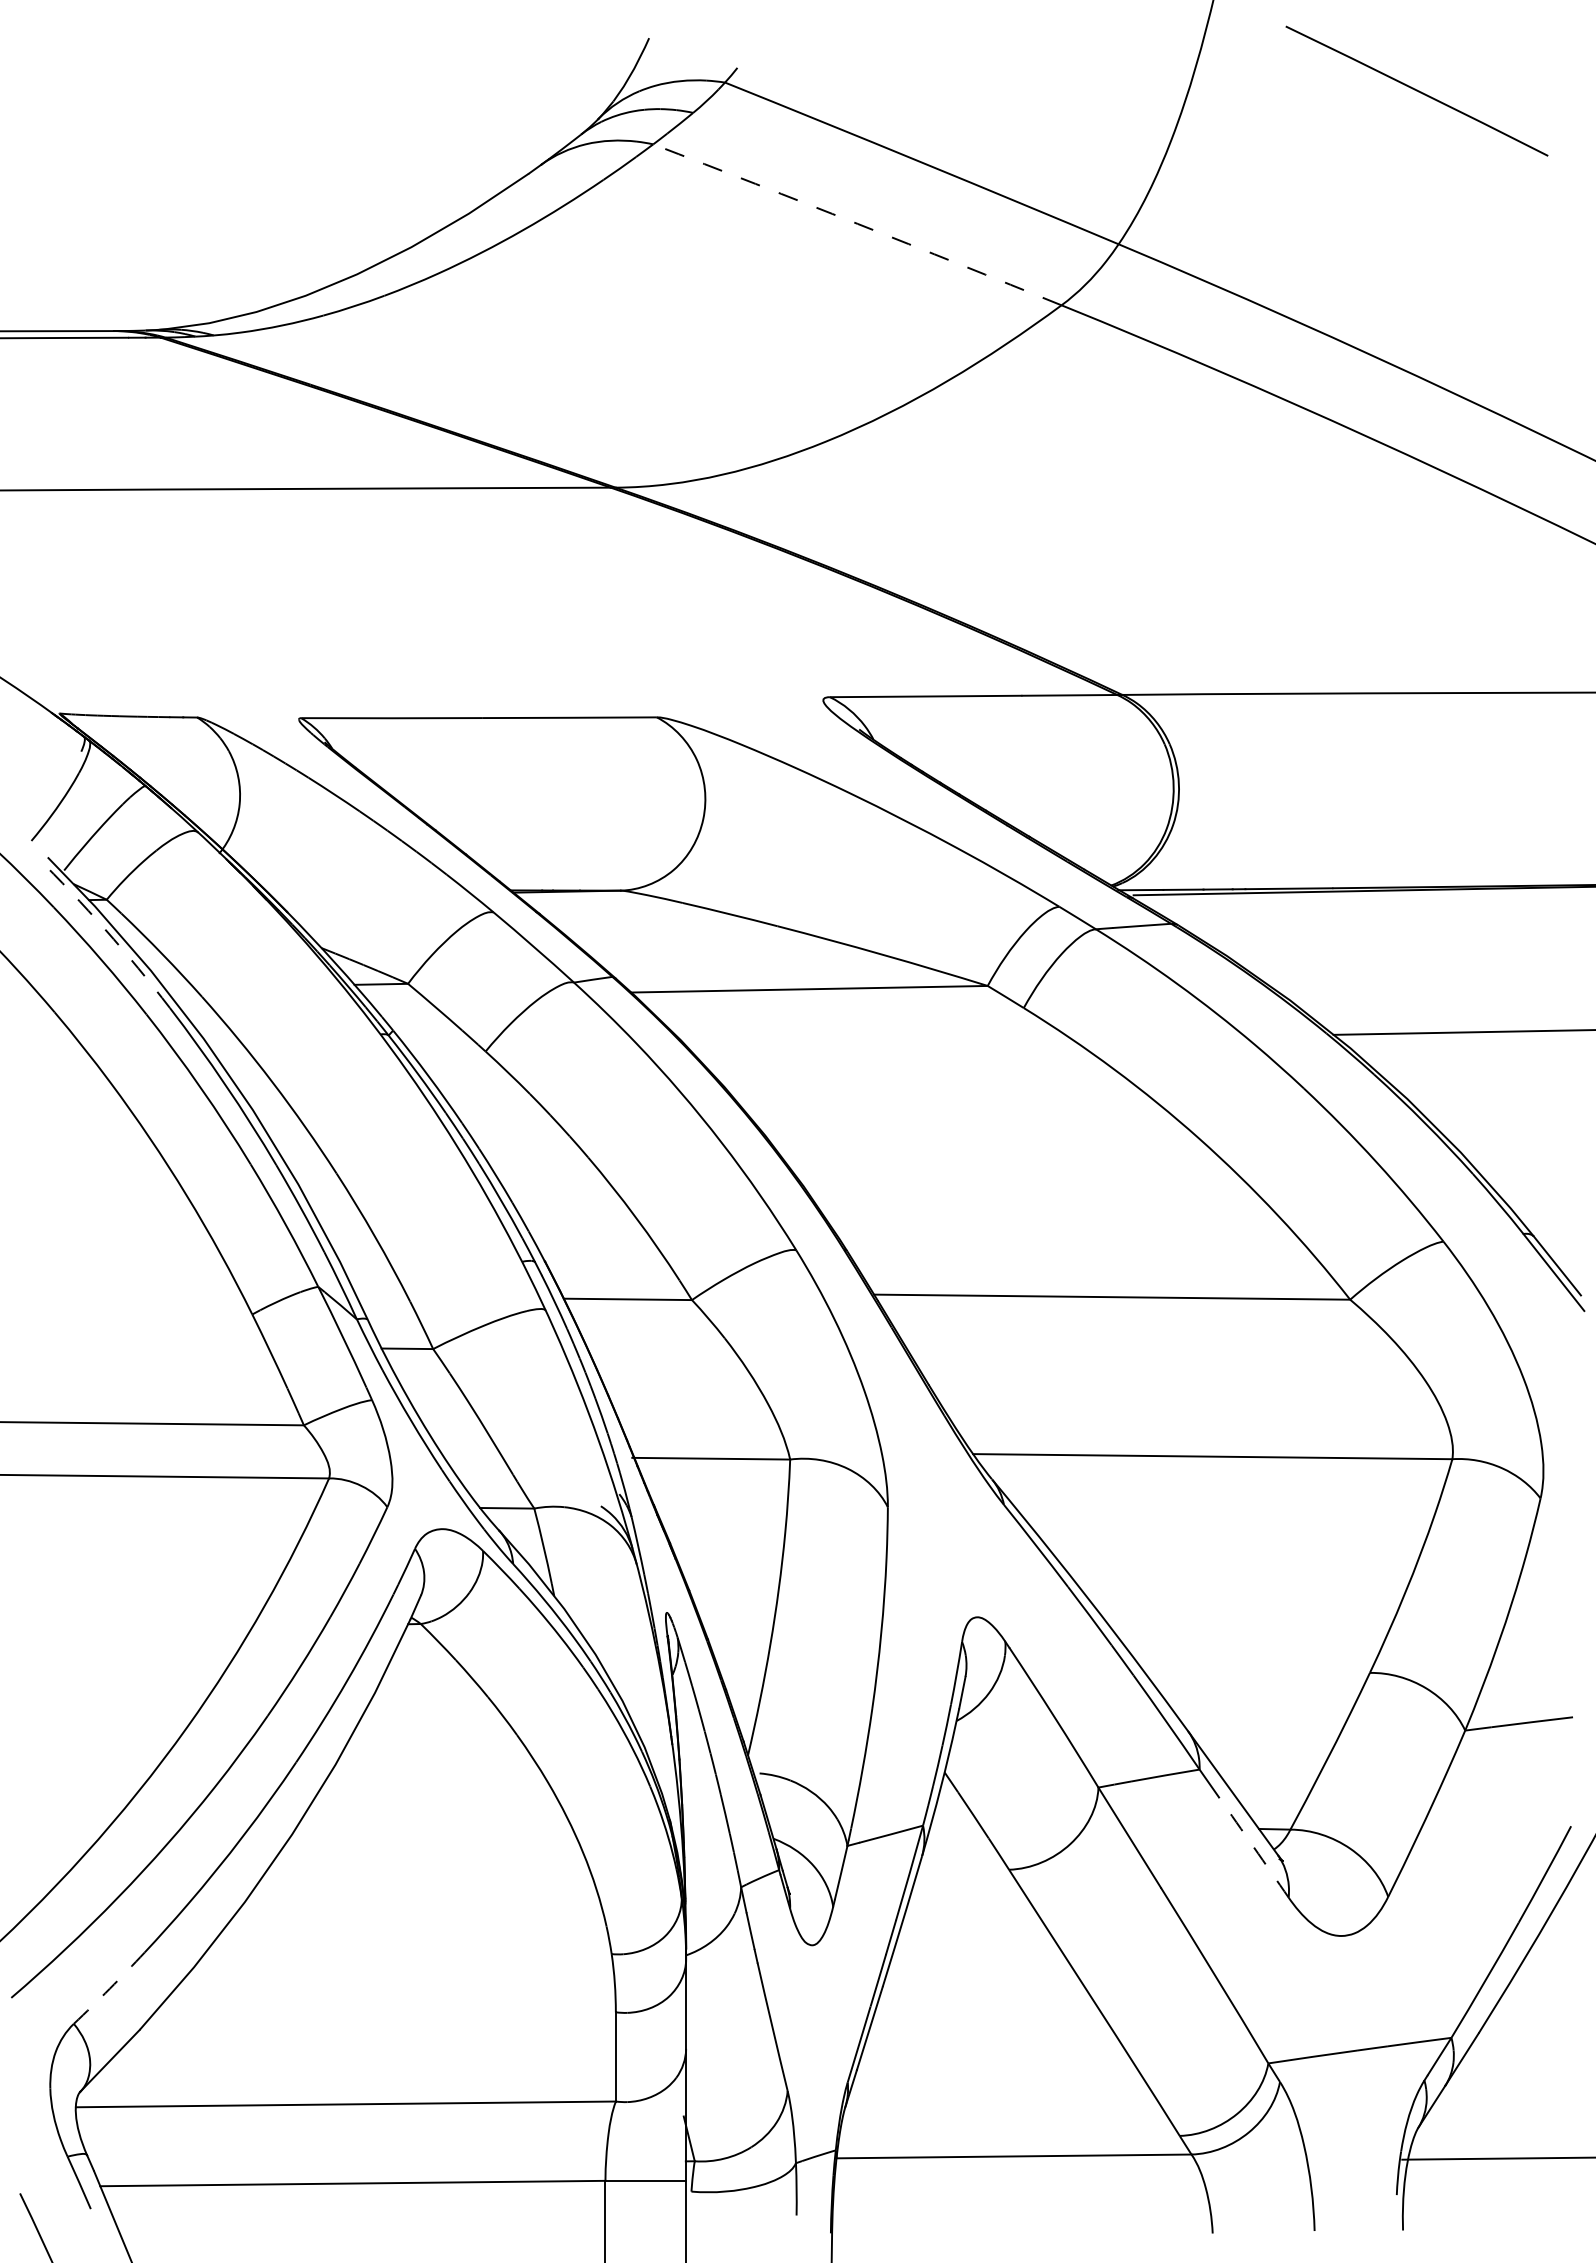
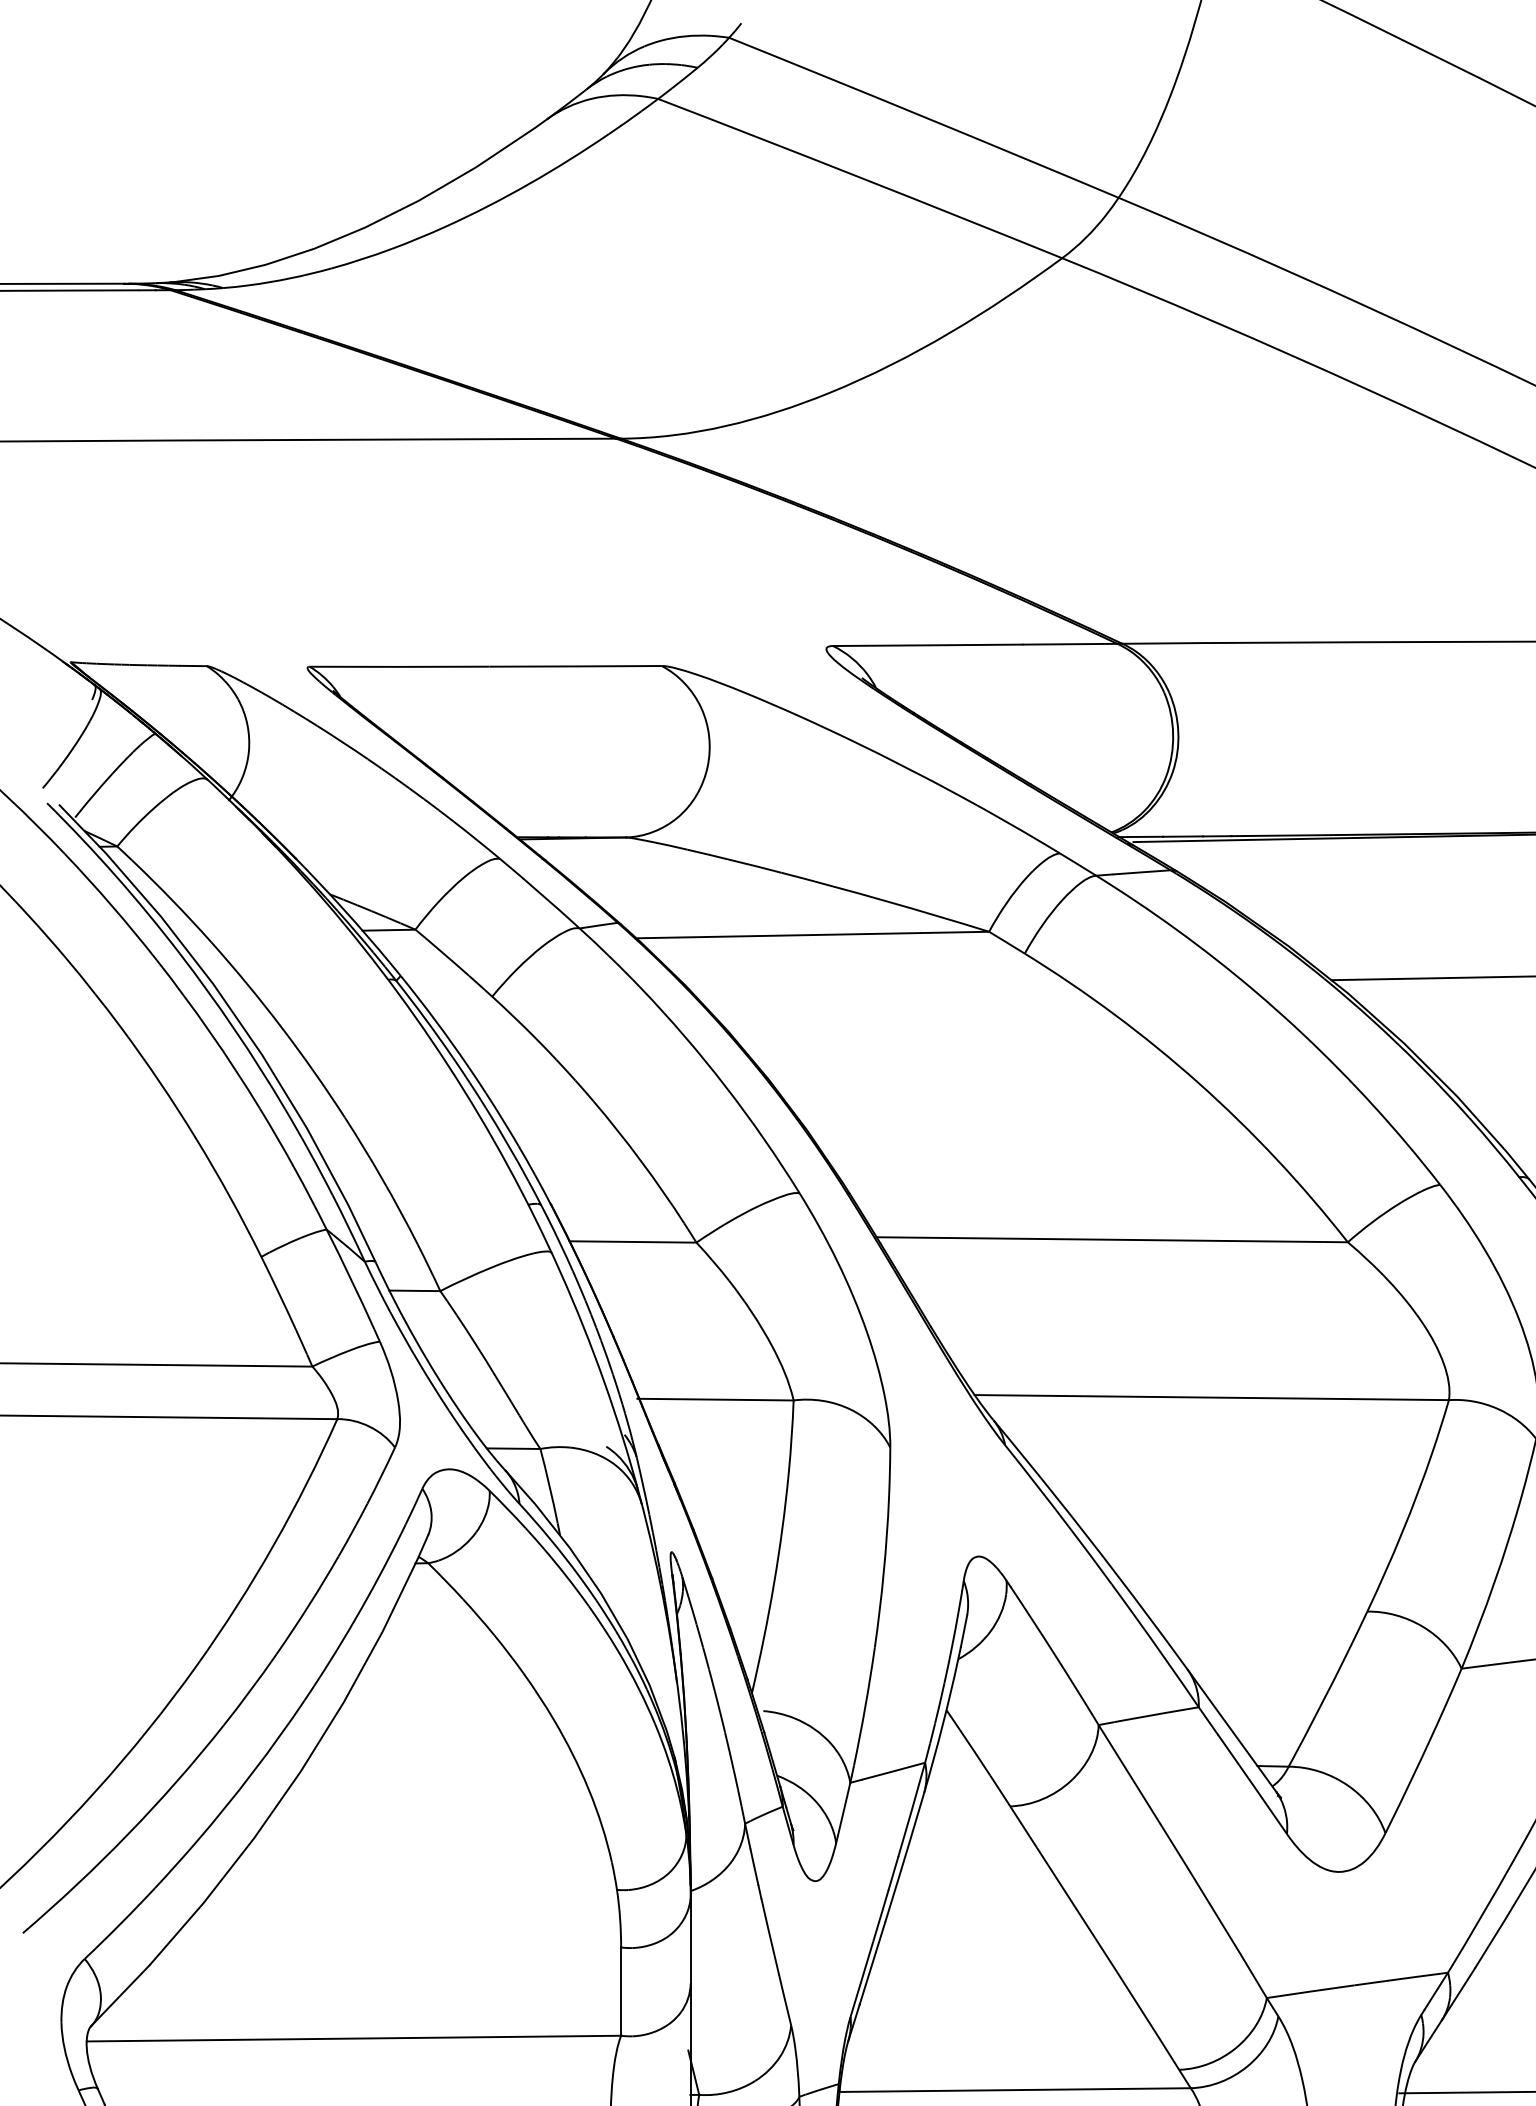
arc: (857, 223) -> (860, 177), dashed -> solid
arc: (105, 929) -> (116, 875), dashed -> solid
arc: (1253, 1847) -> (1252, 1784), dashed -> solid
arc: (109, 1988) -> (120, 1923), dashed -> solid

